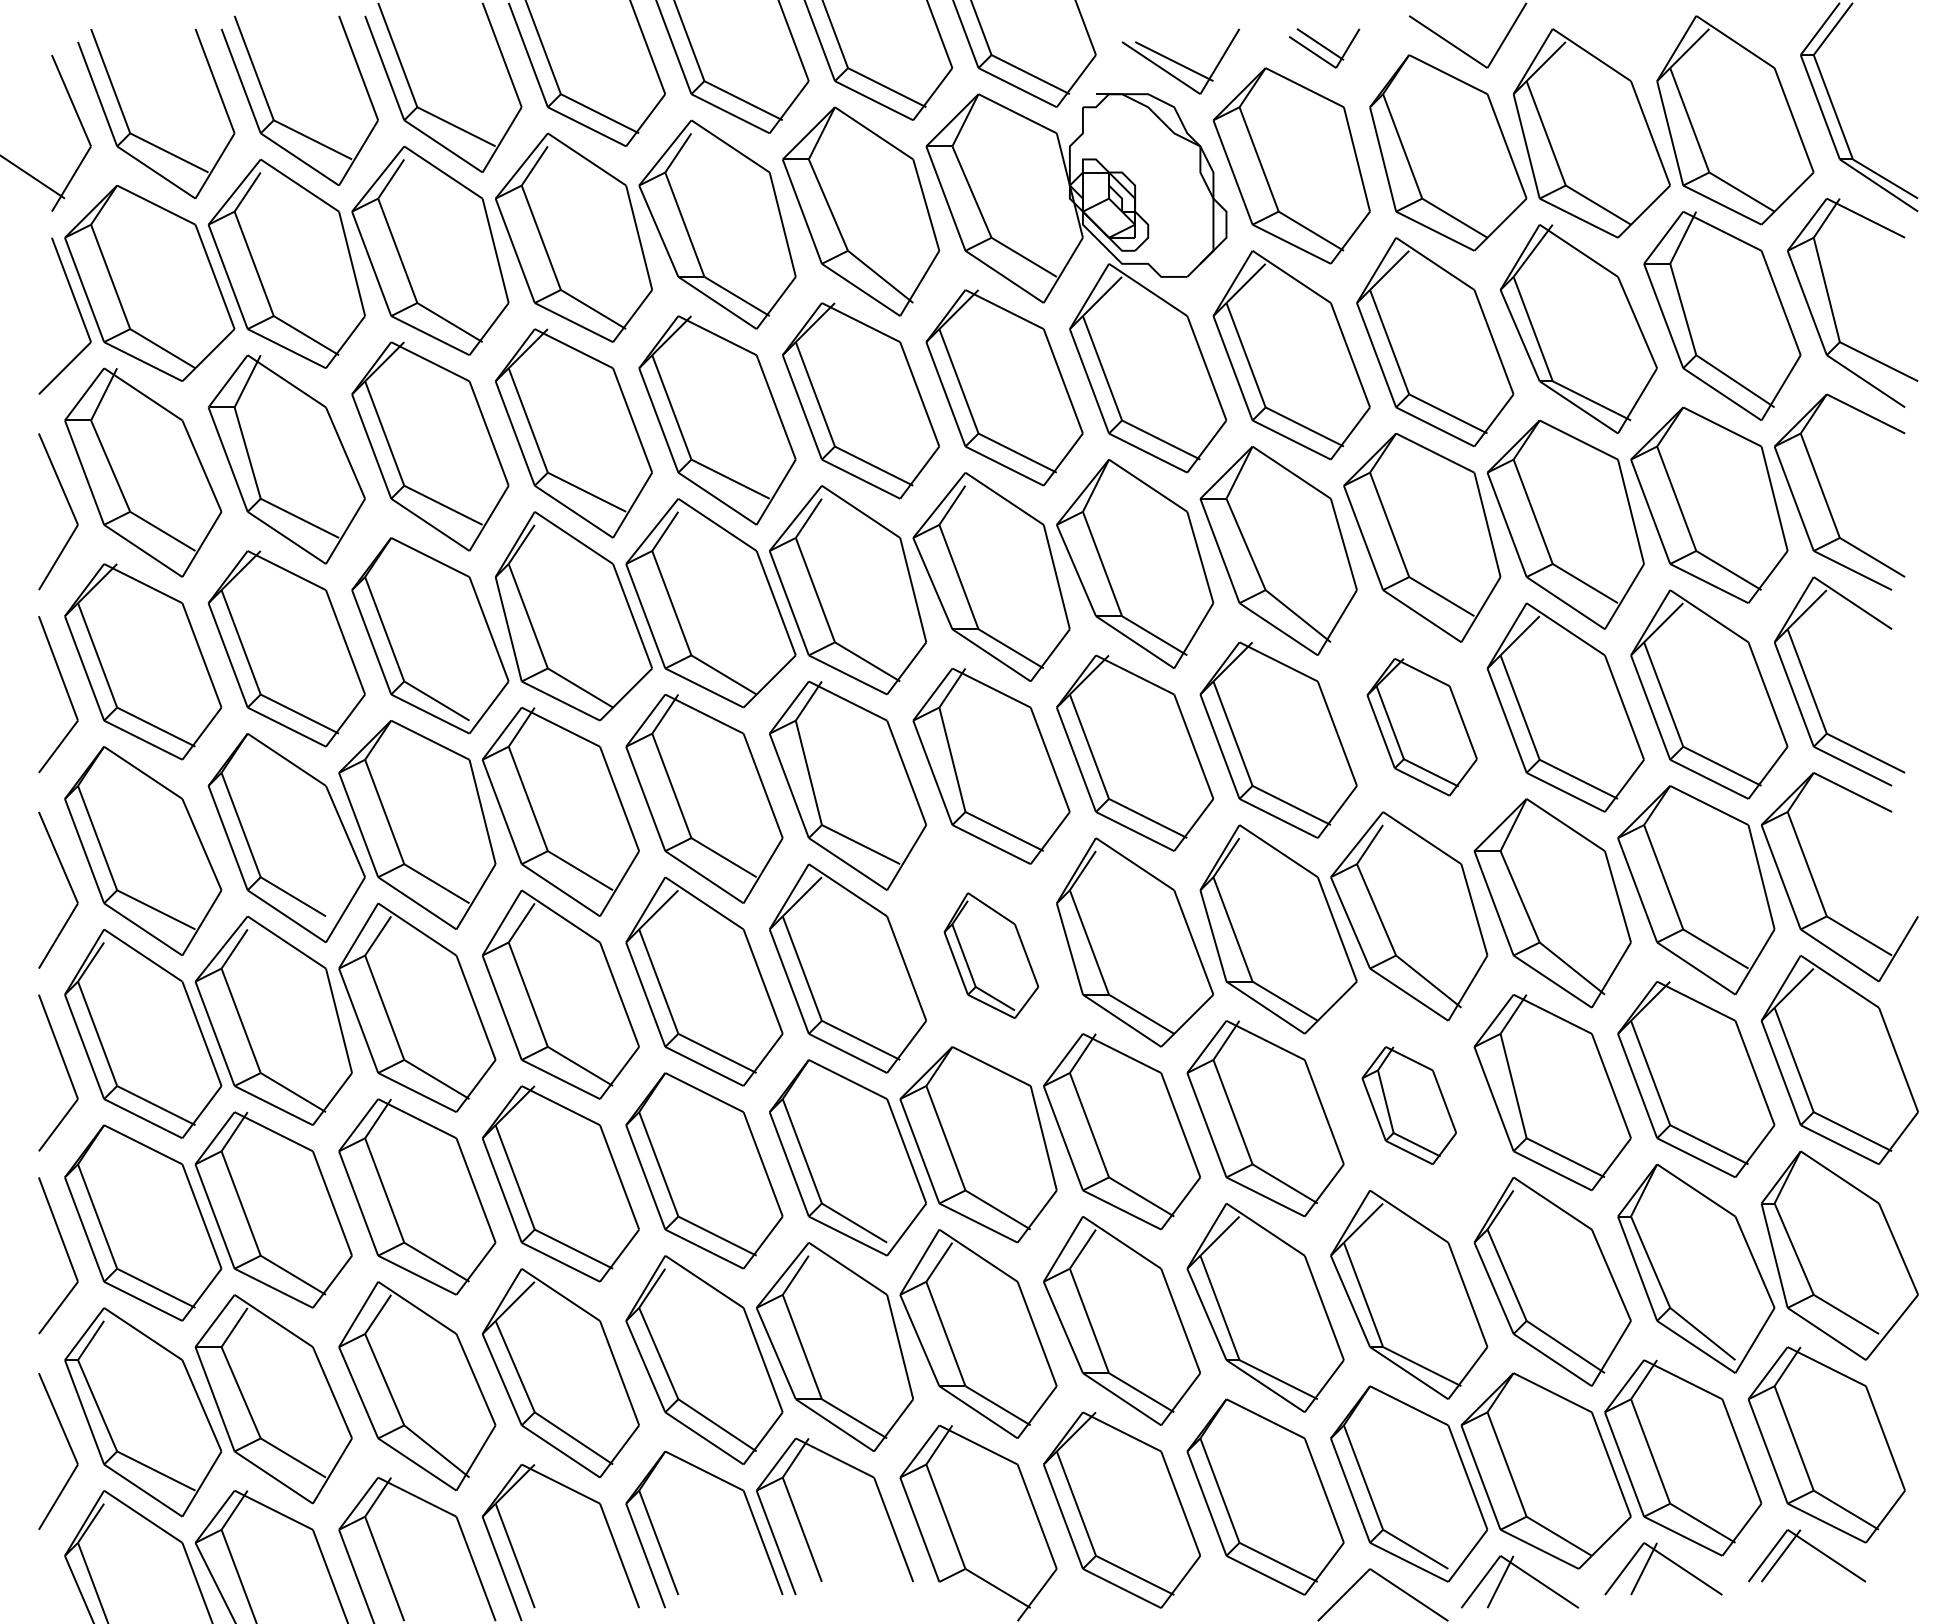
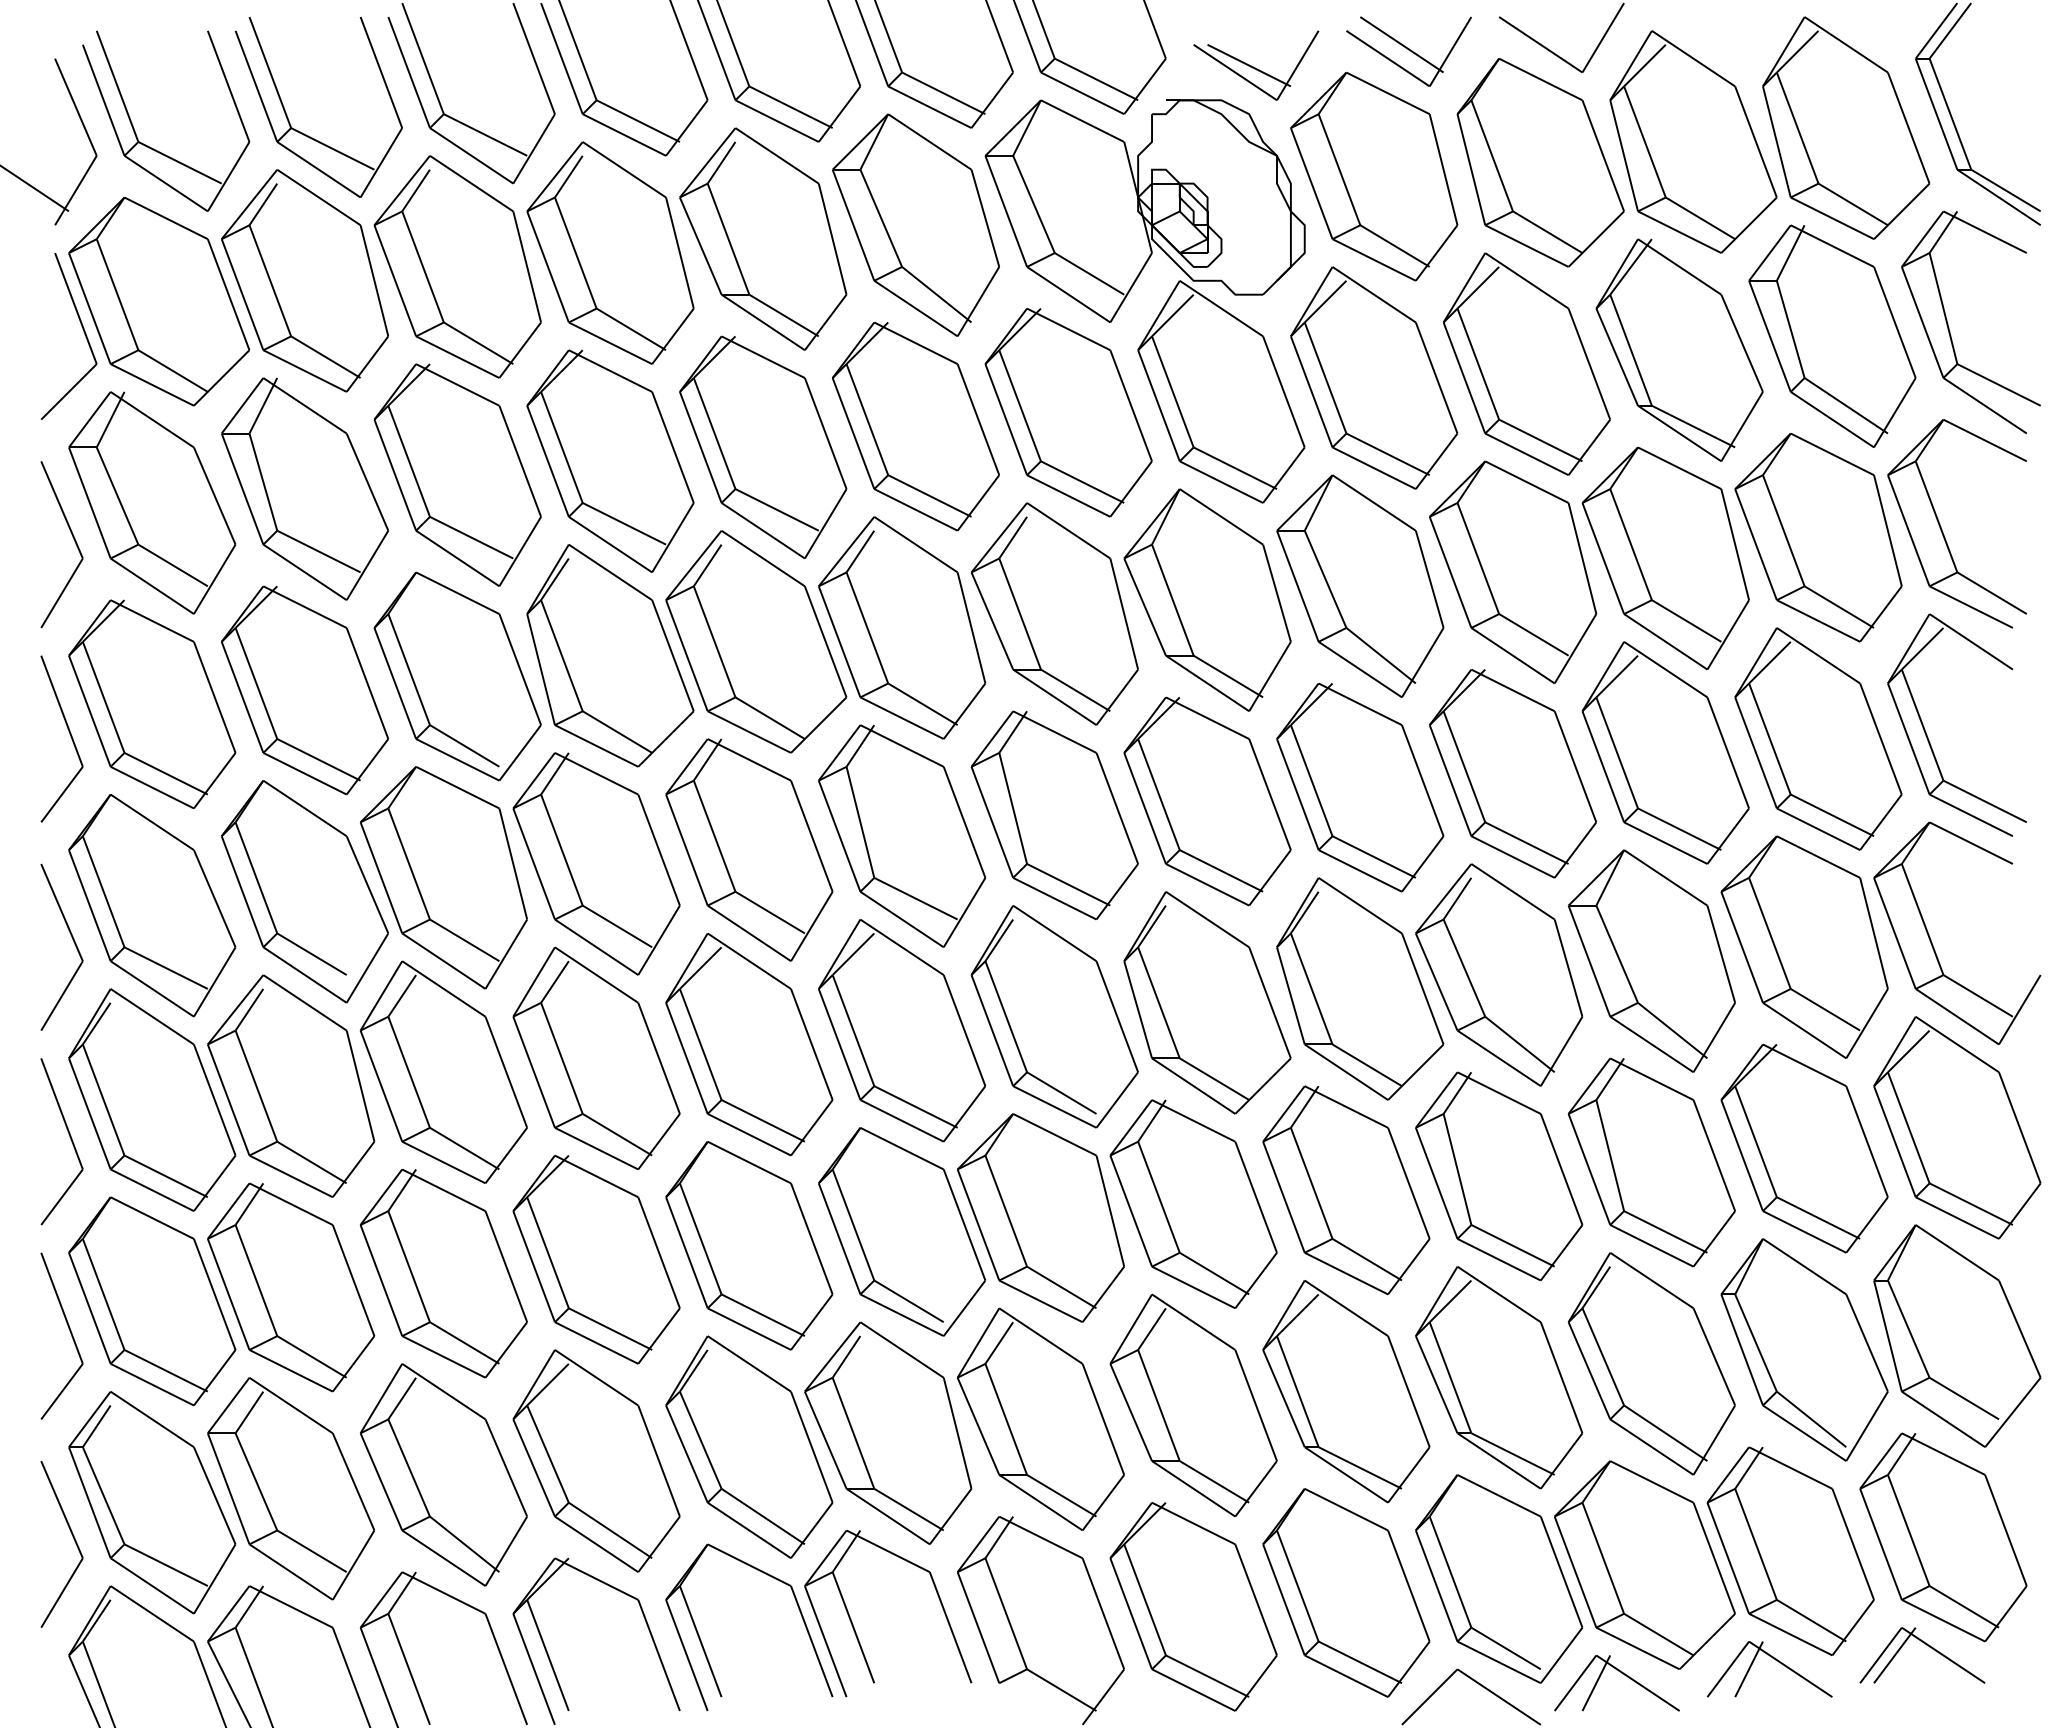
part: (1323, 48) -> (1408, 51), size x1.67
part: (1421, 726) -> (1512, 773), size x1.43
part: (991, 955) -> (1054, 1016), size x1.67
part: (1409, 1105) -> (1499, 1176), size x1.67

